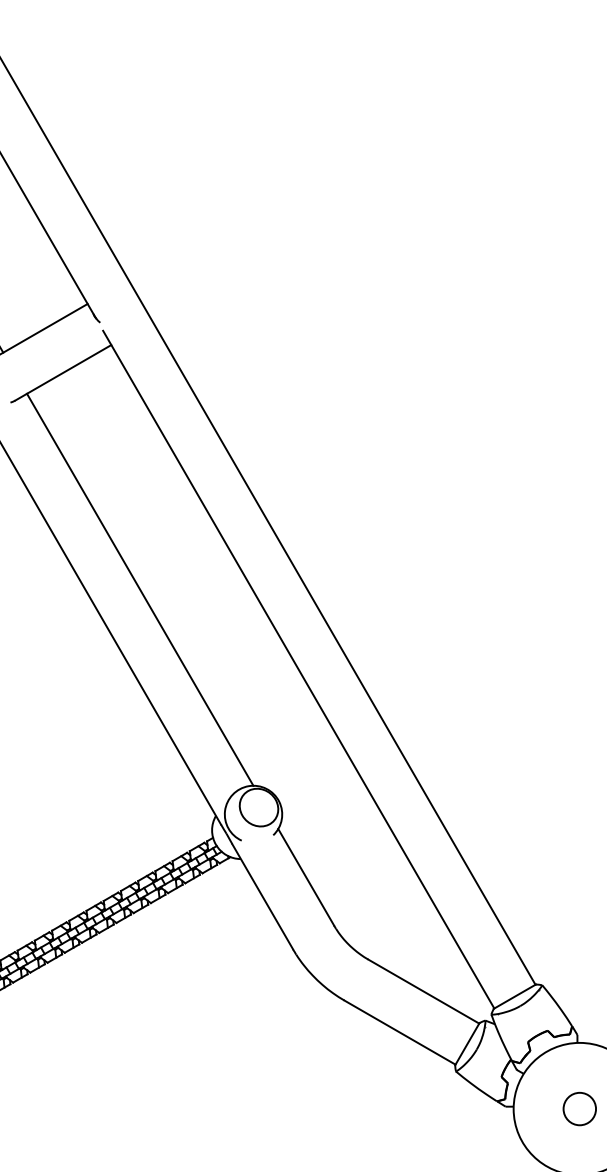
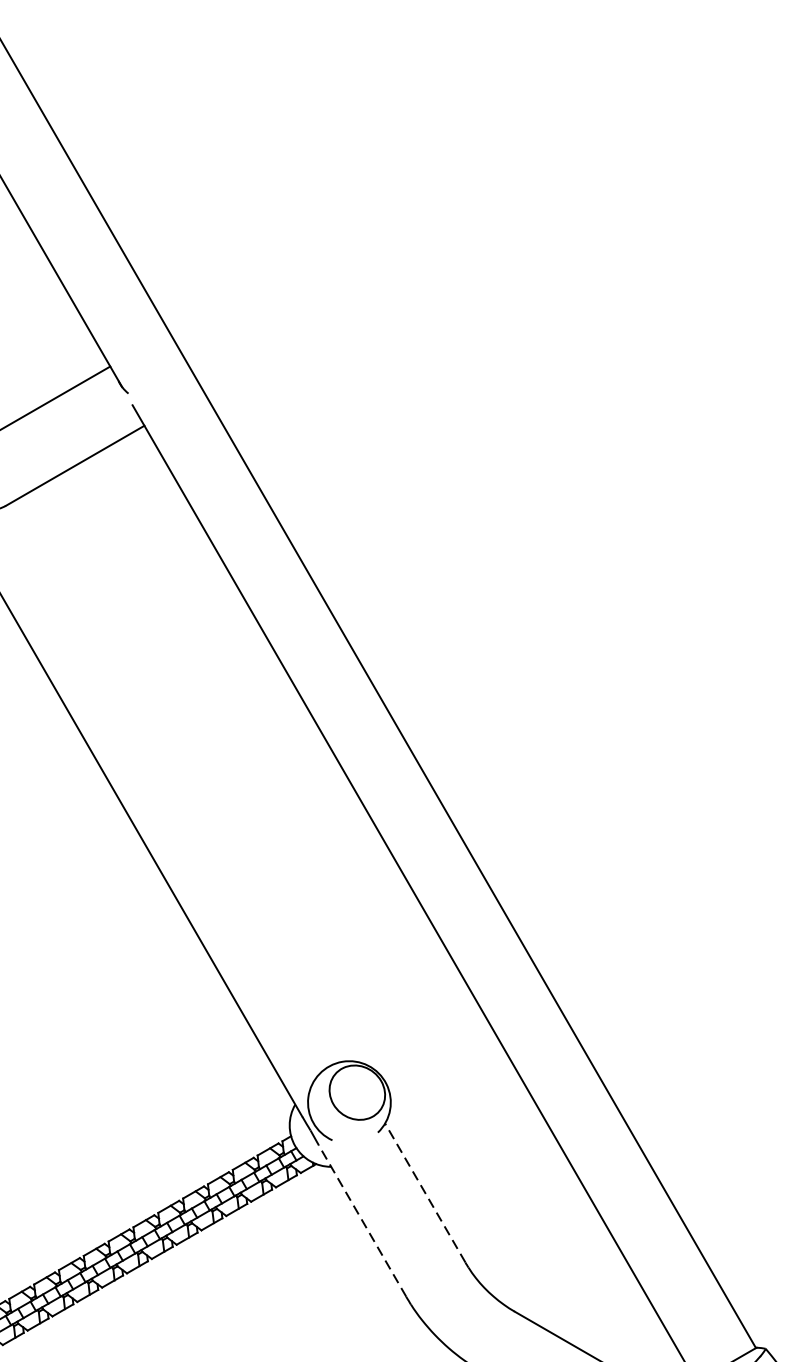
line: (140, 589) -> (186, 778), removed
line: (306, 877) -> (425, 1193), solid -> dashed
line: (262, 896) -> (362, 1220), solid -> dashed

